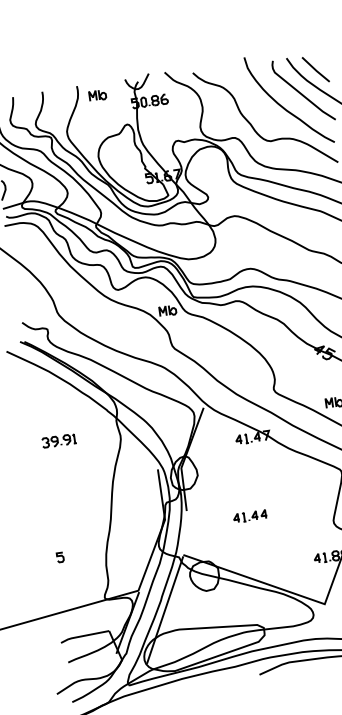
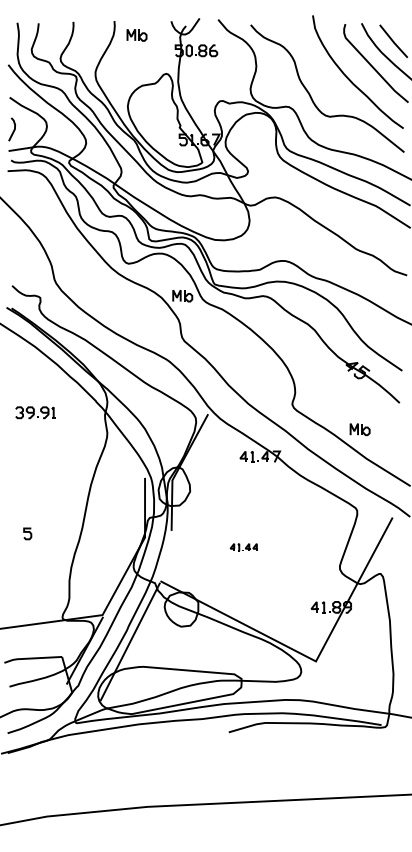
part: (59, 440) -> (35, 412), moved
part: (249, 516) -> (243, 547), size x0.7
curve: (60, 556) -> (27, 532), moved

